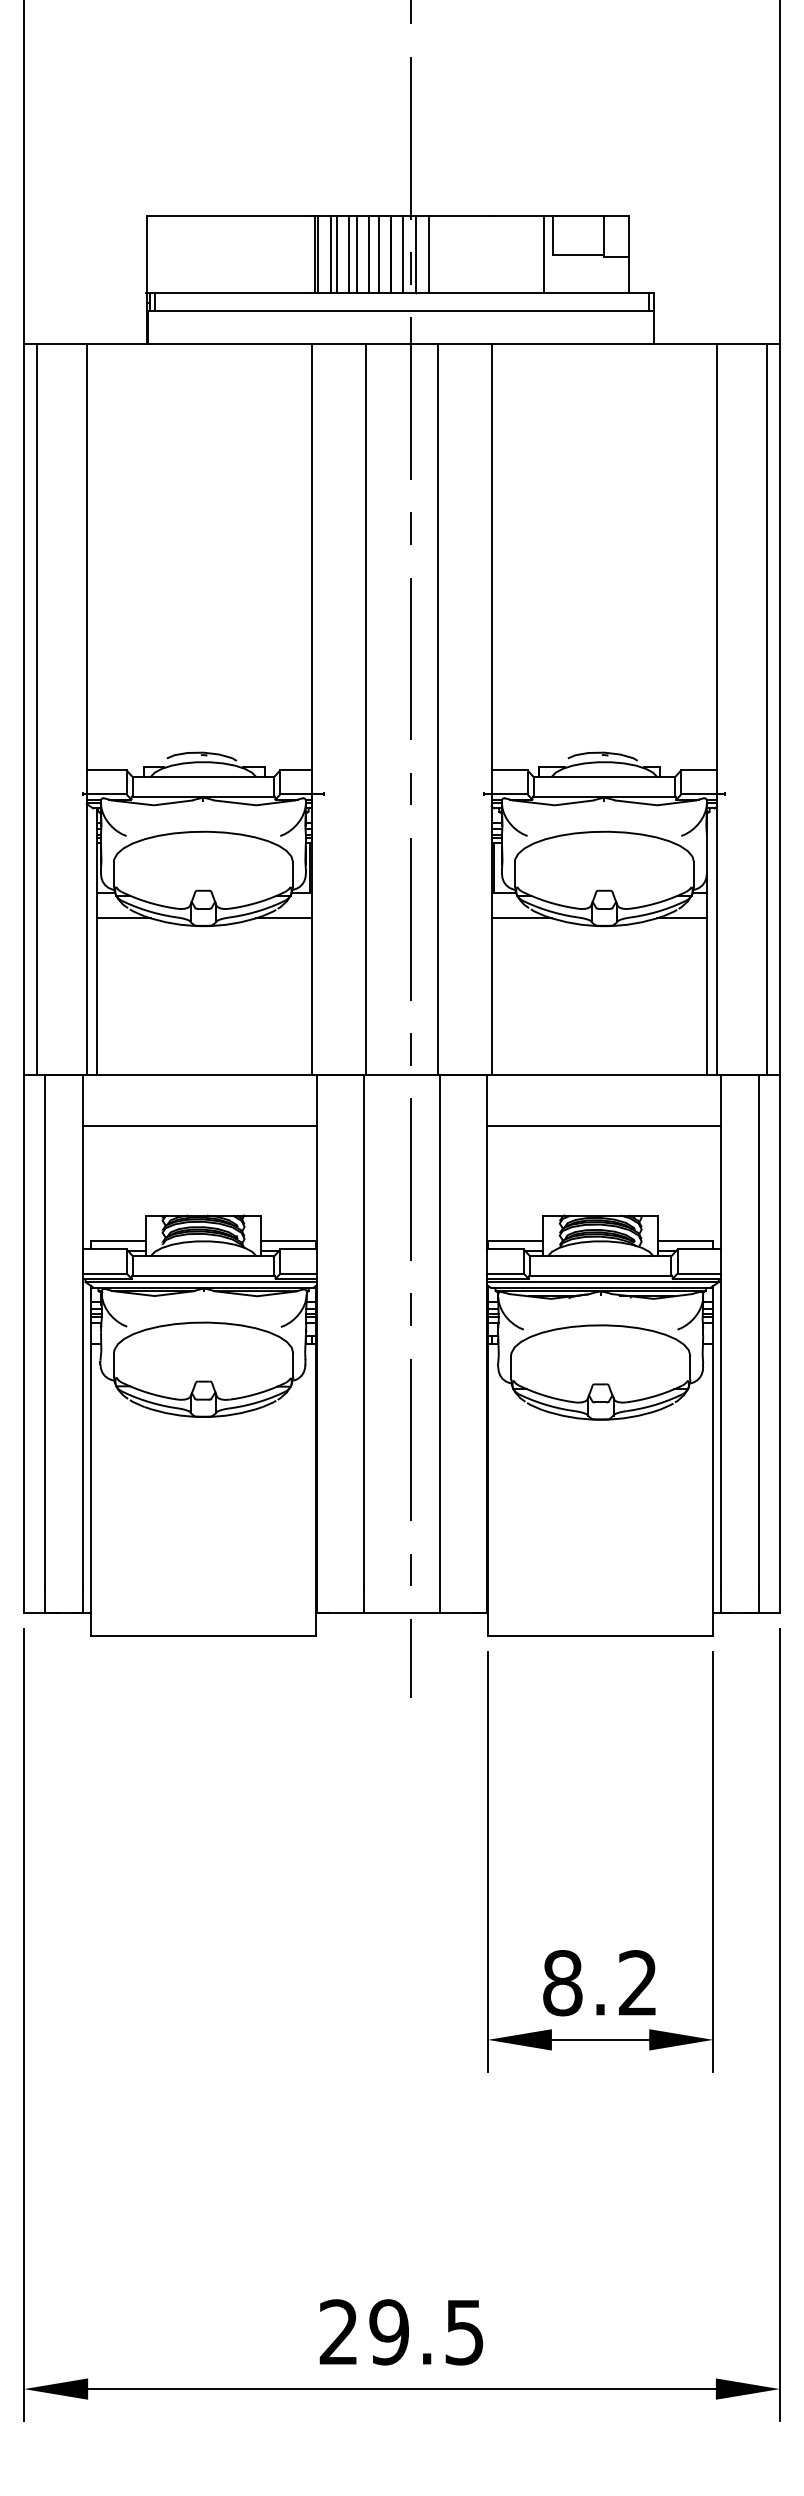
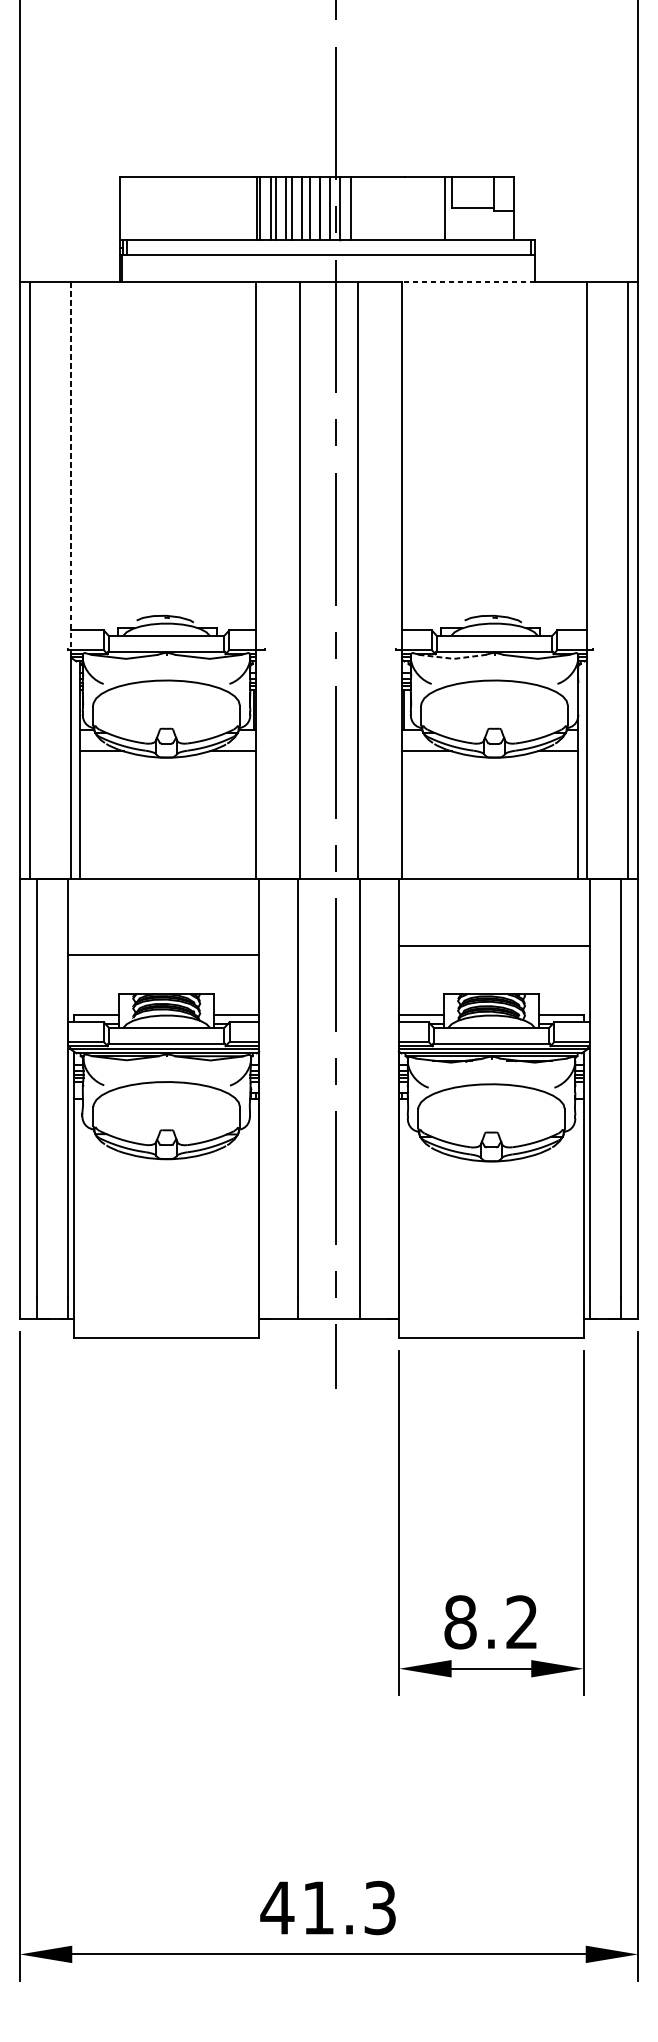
line: (572, 344) -> (468, 281), solid -> dashed
line: (86, 569) -> (70, 465), solid -> dashed
line: (553, 805) -> (452, 659), solid -> dashed
line: (199, 1125) -> (163, 955), moved
line: (603, 1125) -> (493, 946), moved
text: (400, 2332) -> (327, 1908), 29.5 -> 41.3

